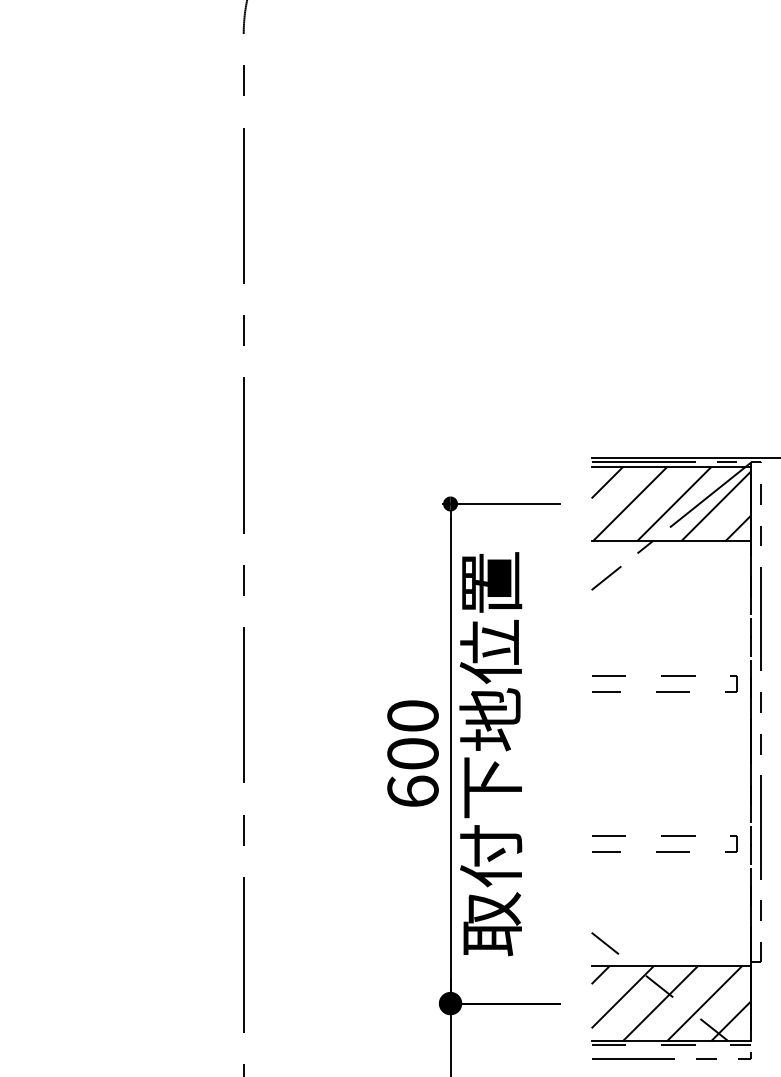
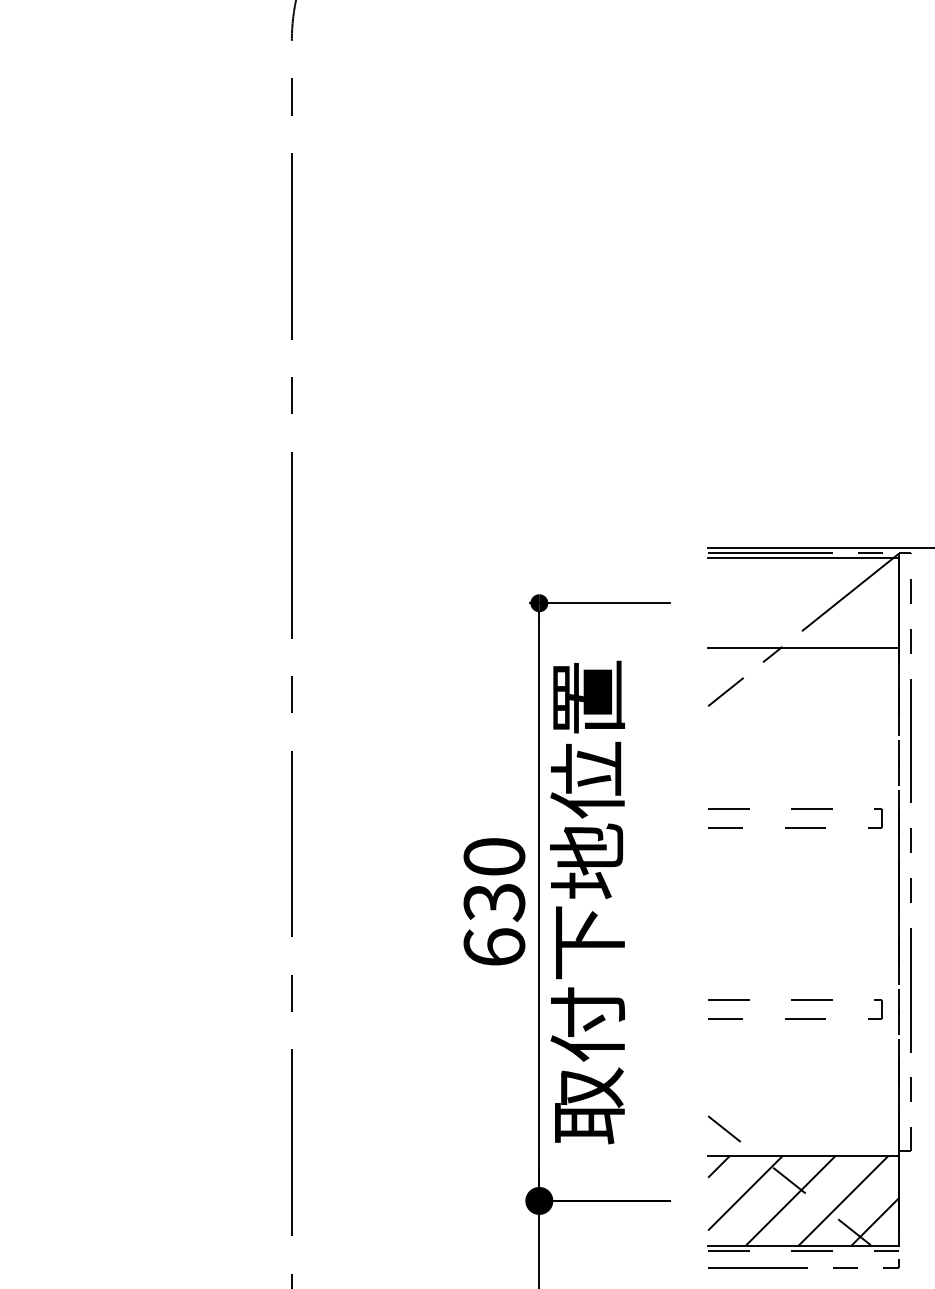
hatch: (671, 504) -> (803, 603), removed
text: (413, 754) -> (494, 902), 600 -> 630

